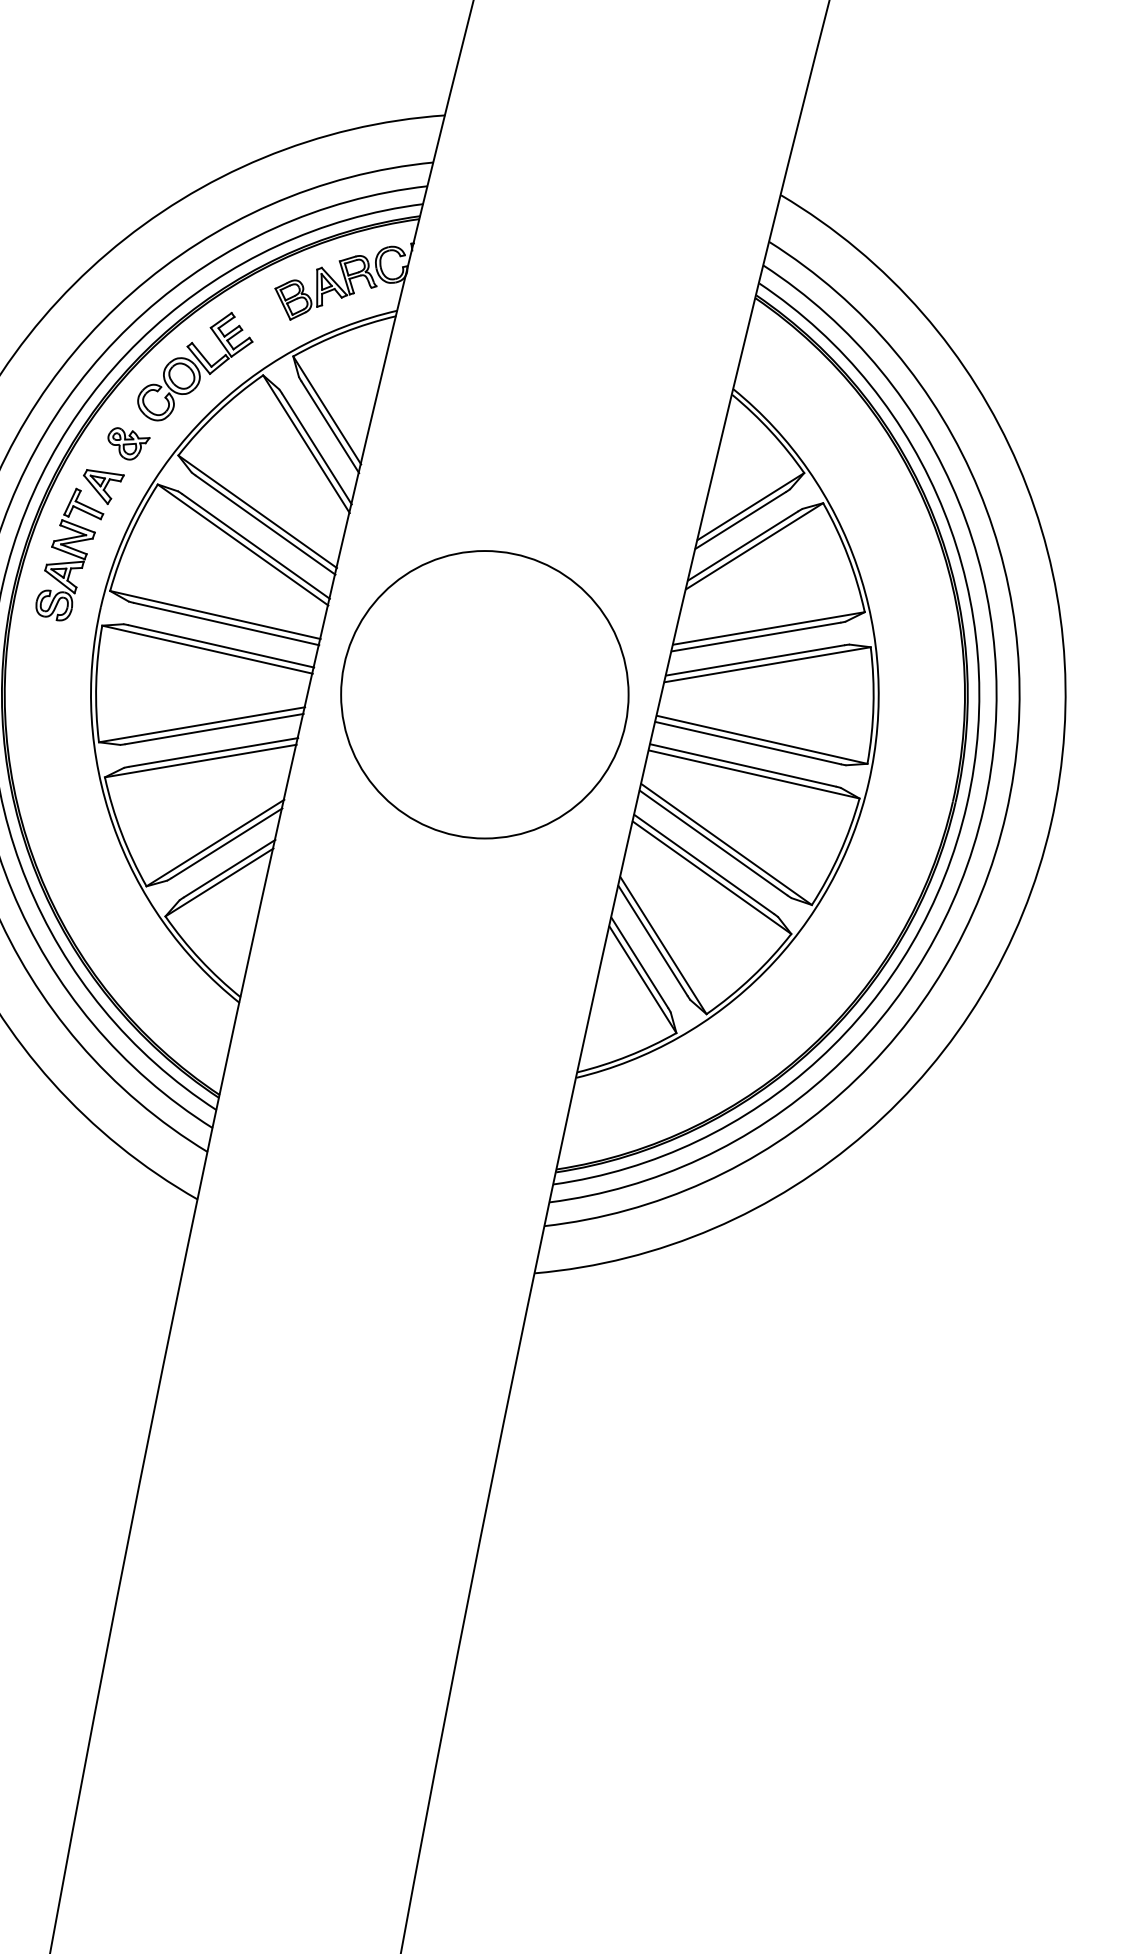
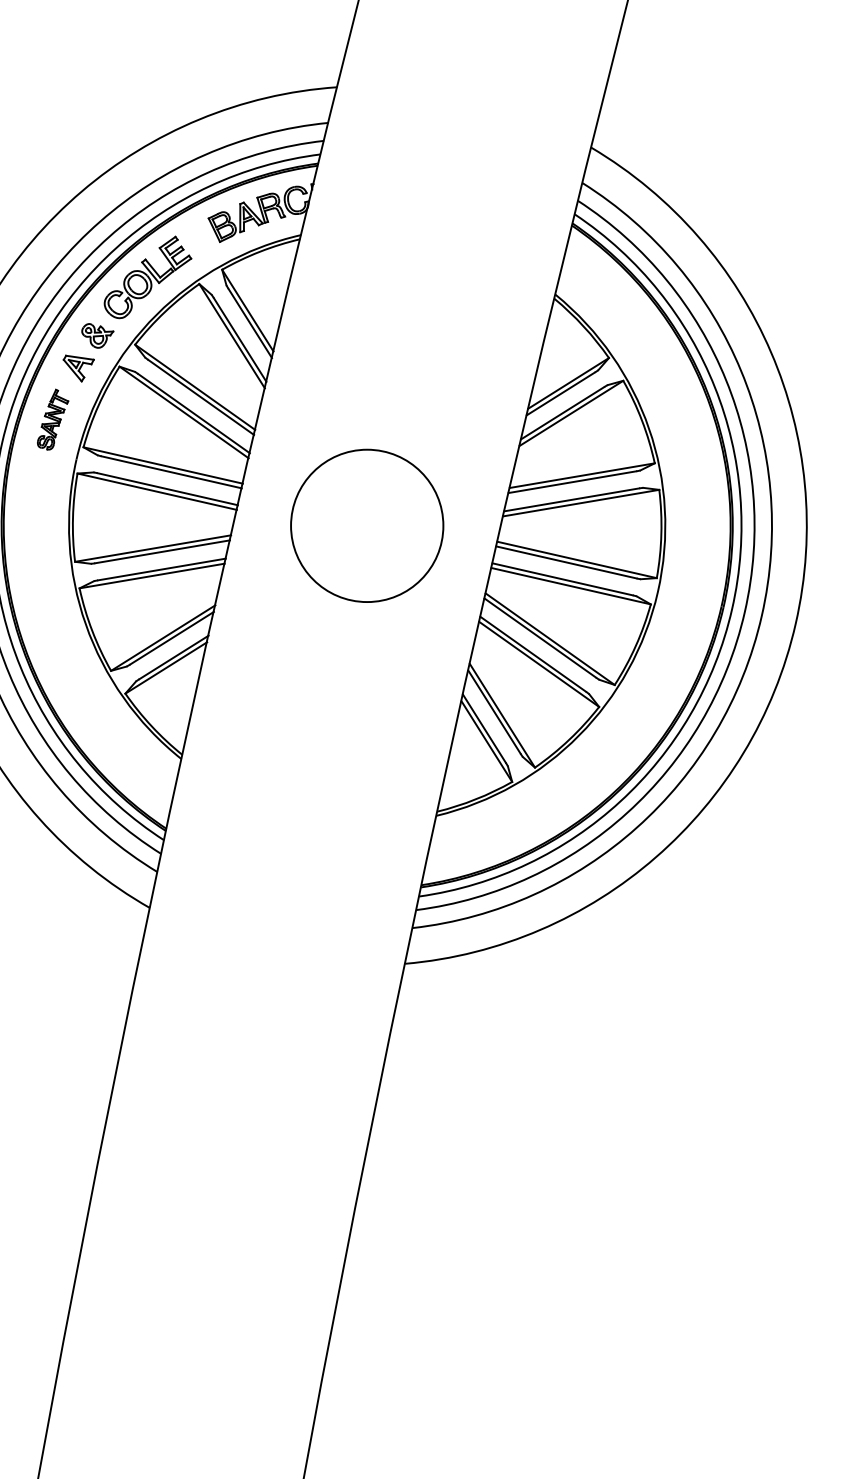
part: (69, 554) -> (52, 419), size x0.6
circle: (484, 694) -> (366, 525), size x0.7

